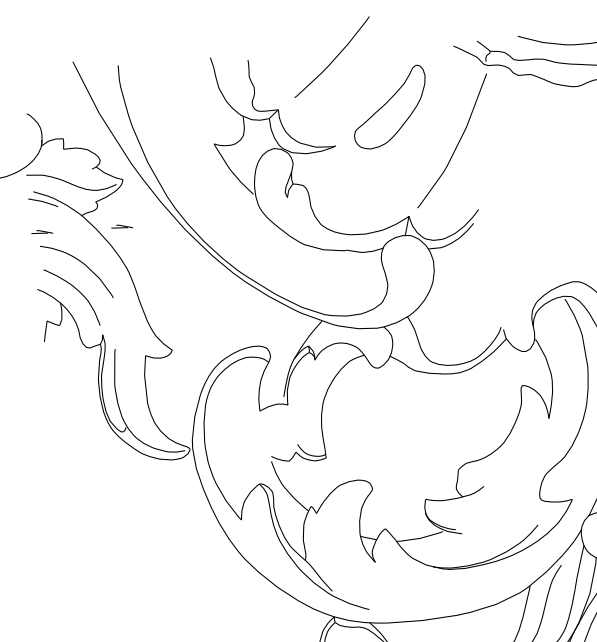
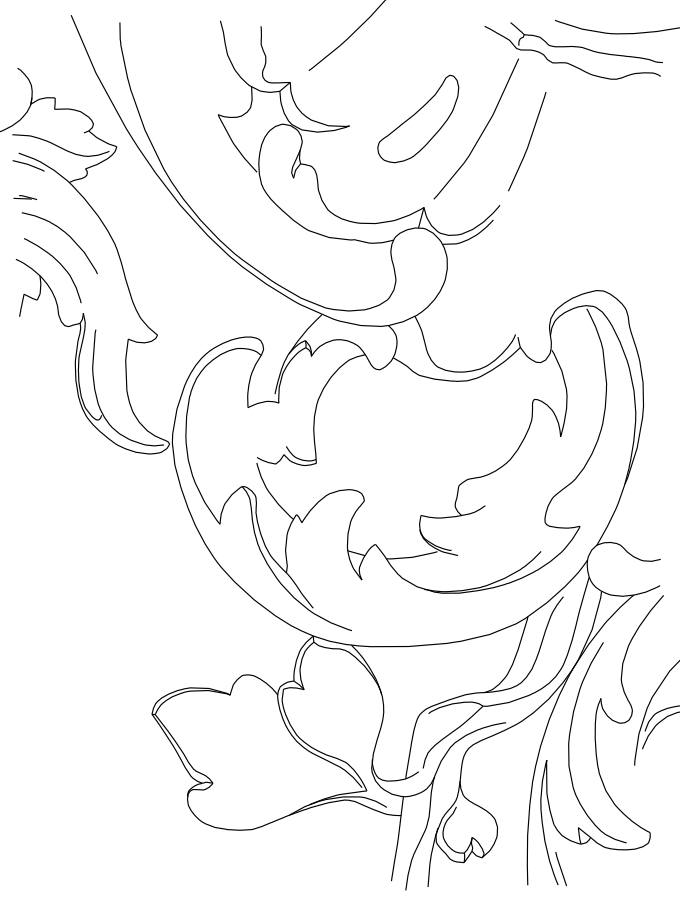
part: (390, 106) -> (418, 118), moved
curve: (500, 150) -> (528, 142), added
part: (122, 226) -> (112, 197), removed

